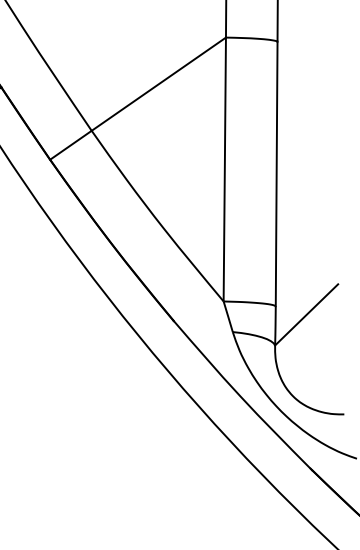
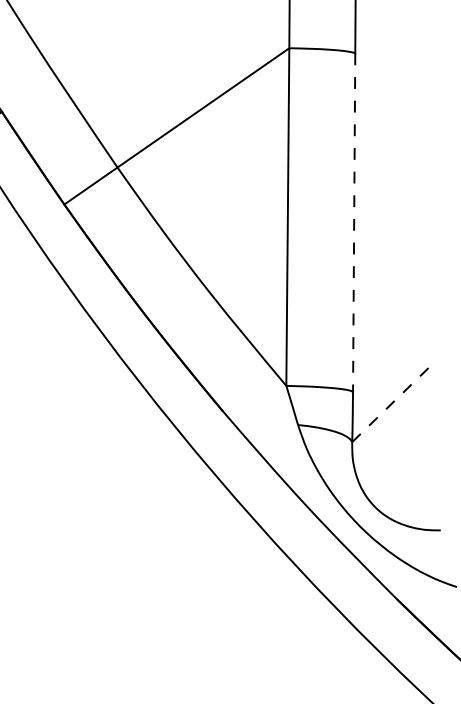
line: (276, 174) -> (353, 223), solid -> dashed
line: (306, 314) -> (392, 402), solid -> dashed

